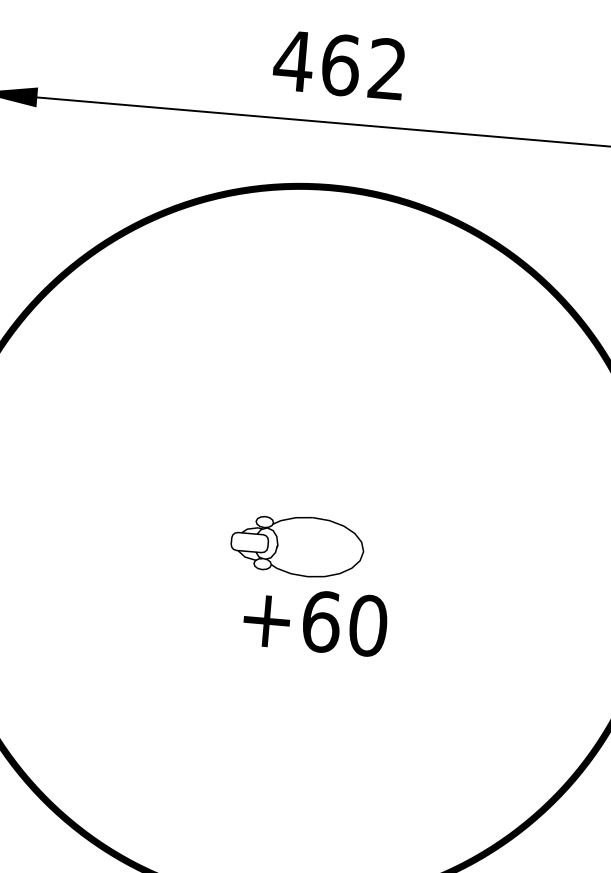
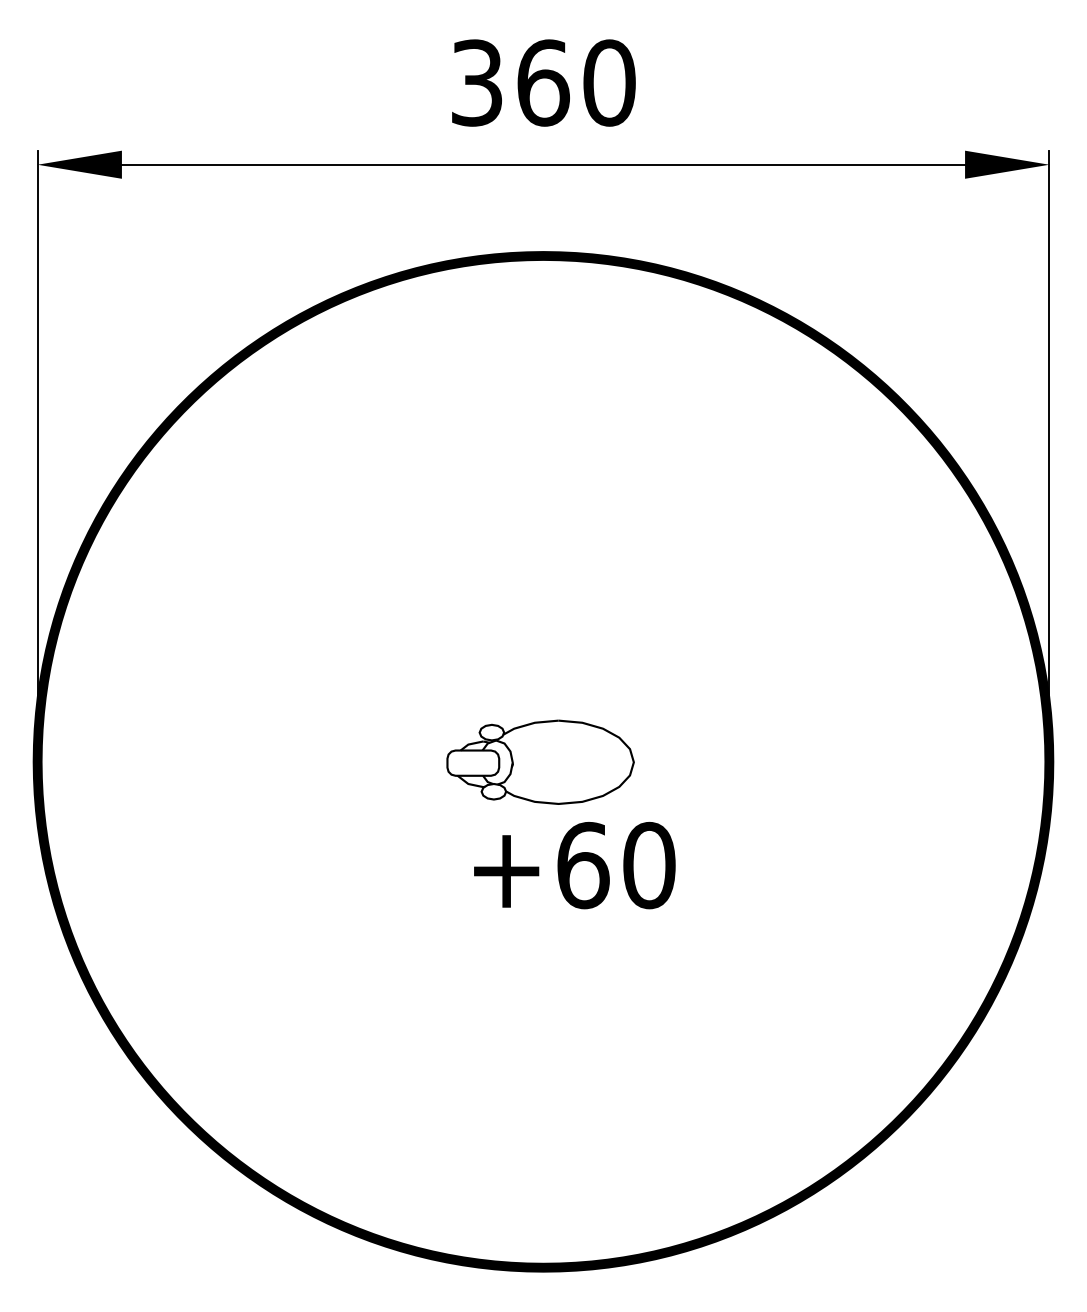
text: (340, 64) -> (542, 82), 462 -> 360

